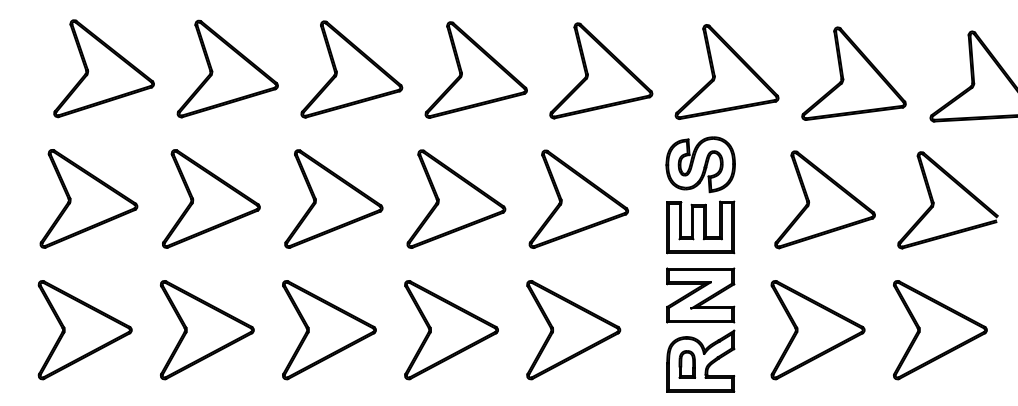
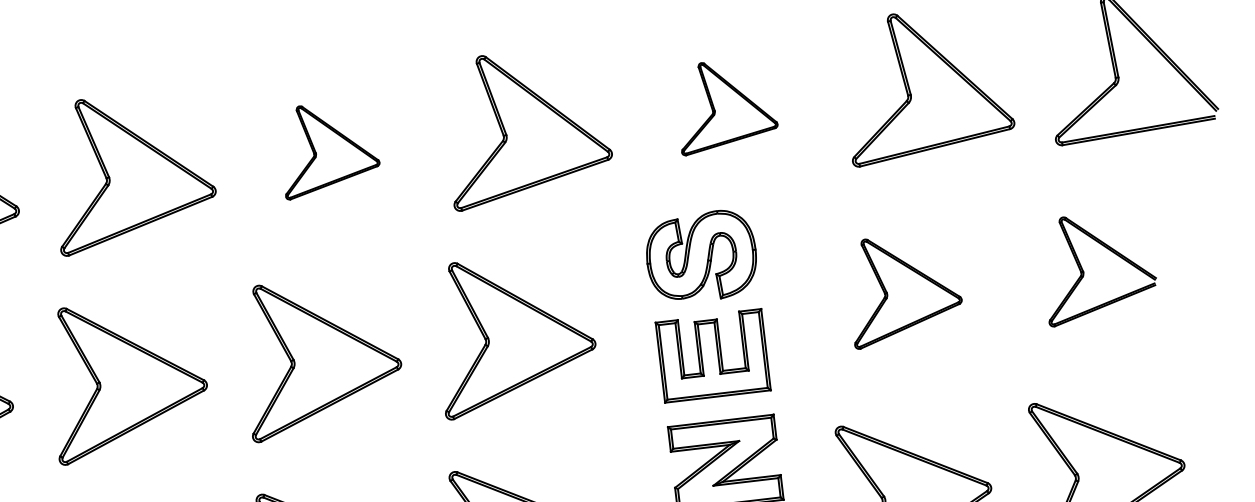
part: (475, 69) -> (328, 148), size x0.6
part: (726, 71) -> (724, 104), size x0.6
part: (824, 199) -> (903, 288), size x0.7
part: (947, 200) -> (1098, 267), size x0.7

